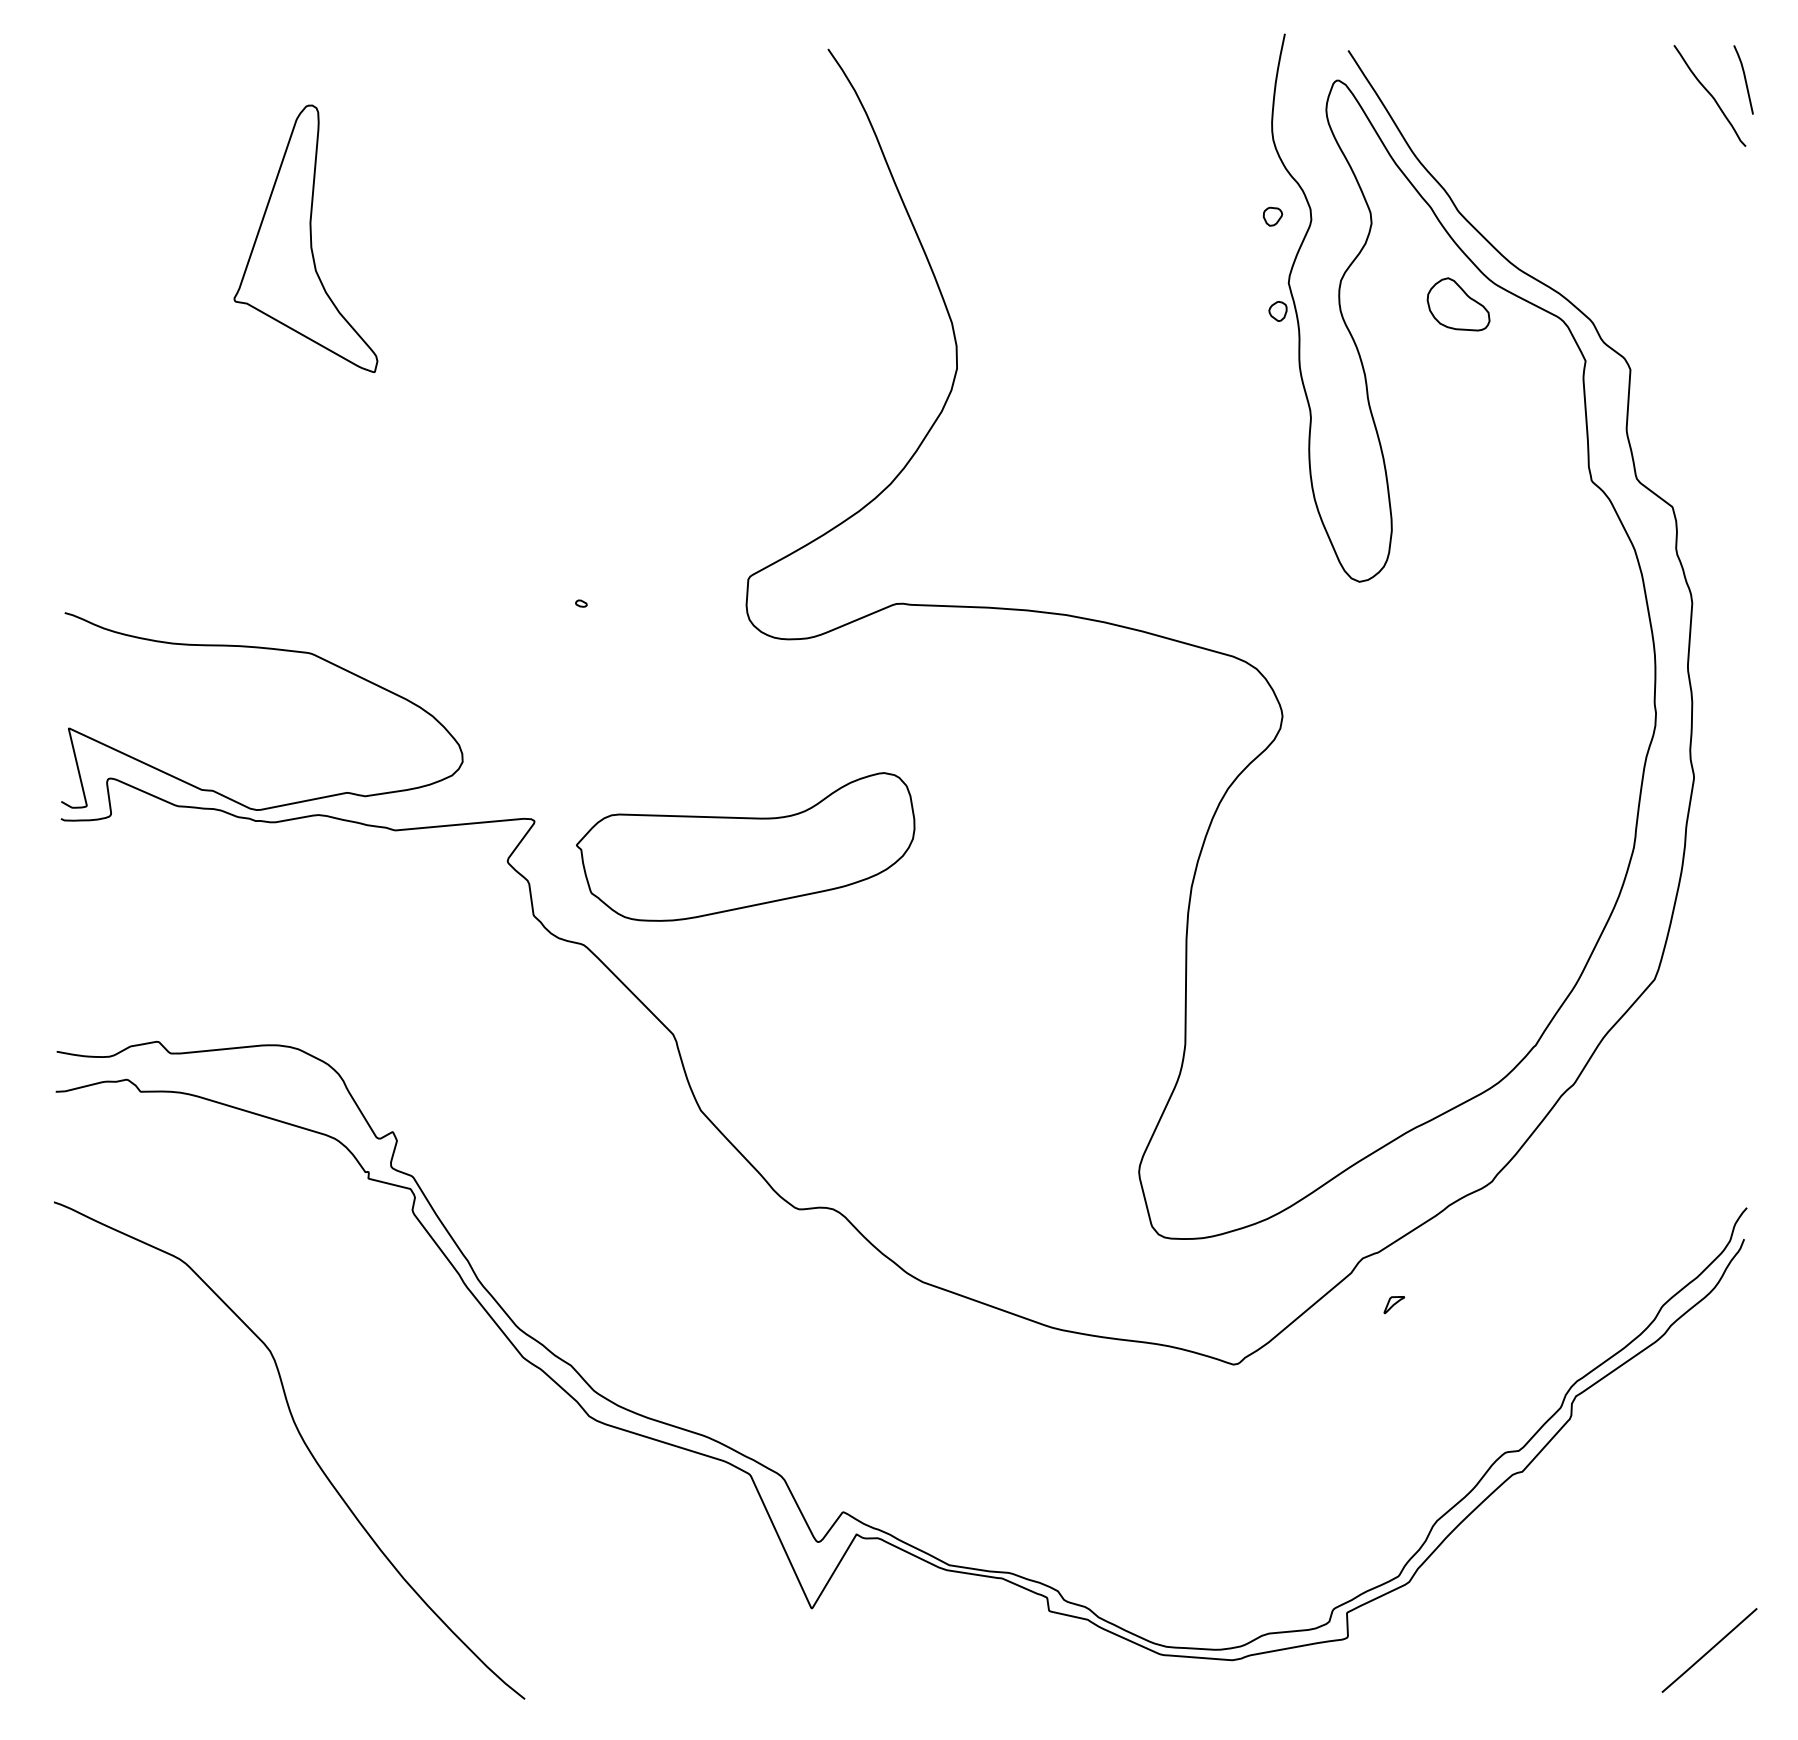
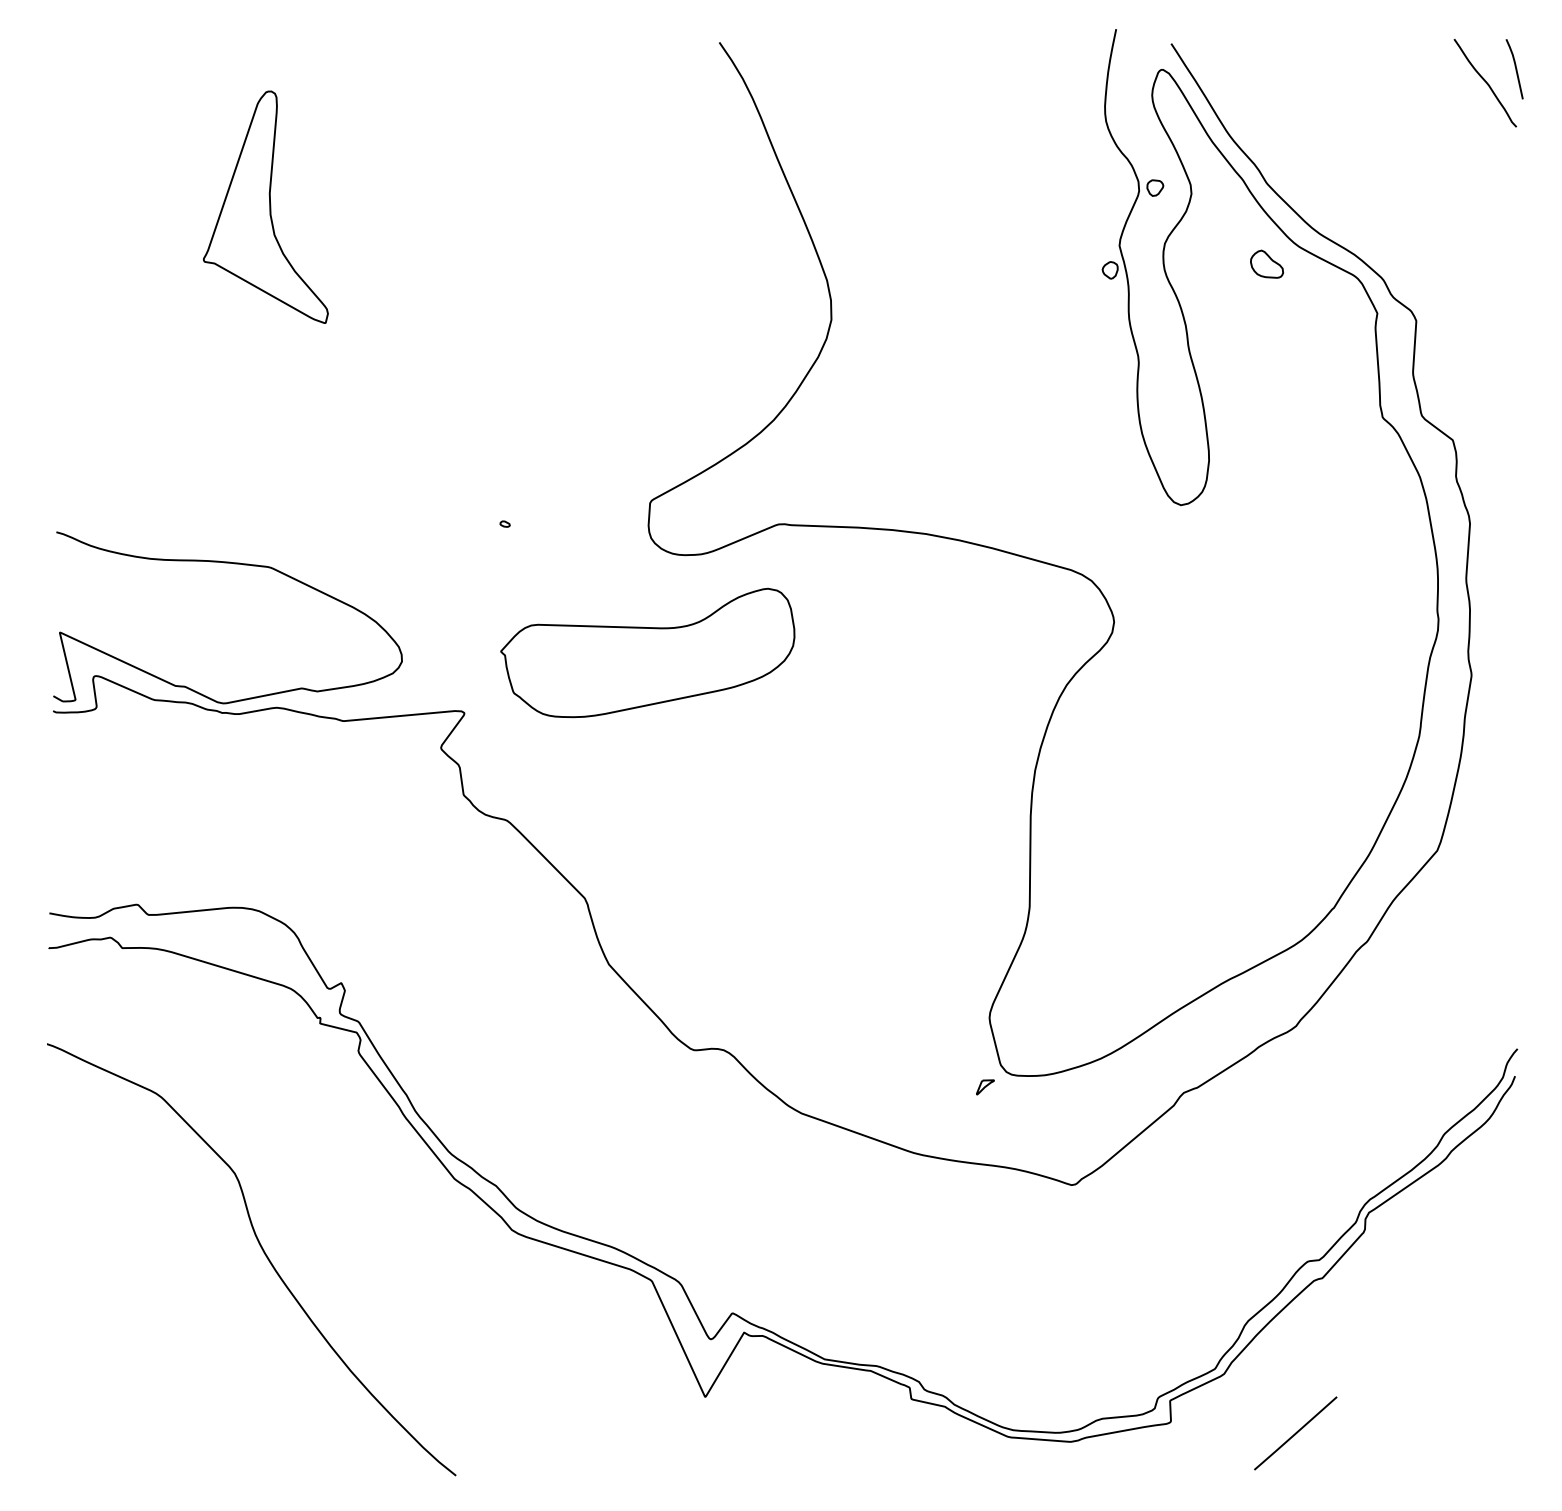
part: (1272, 216) -> (1154, 187), moved
part: (1458, 304) -> (1266, 264), size x0.6
part: (745, 846) -> (647, 652), moved
part: (1394, 1305) -> (985, 1087), moved
line: (1709, 1650) -> (1295, 1433), moved

